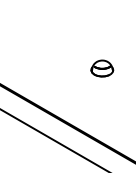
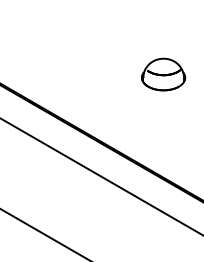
part: (102, 68) -> (163, 74), size x1.43

